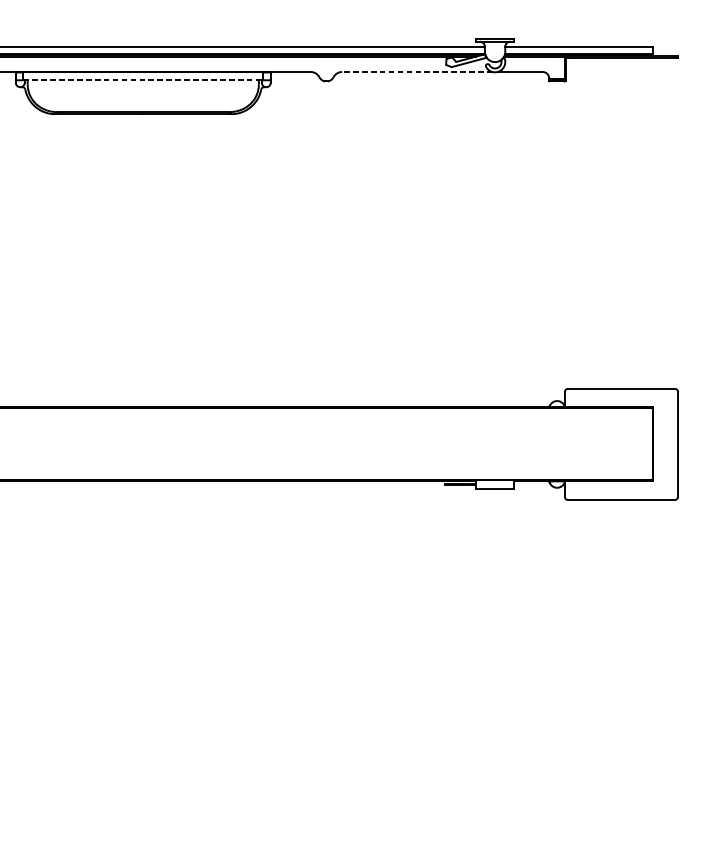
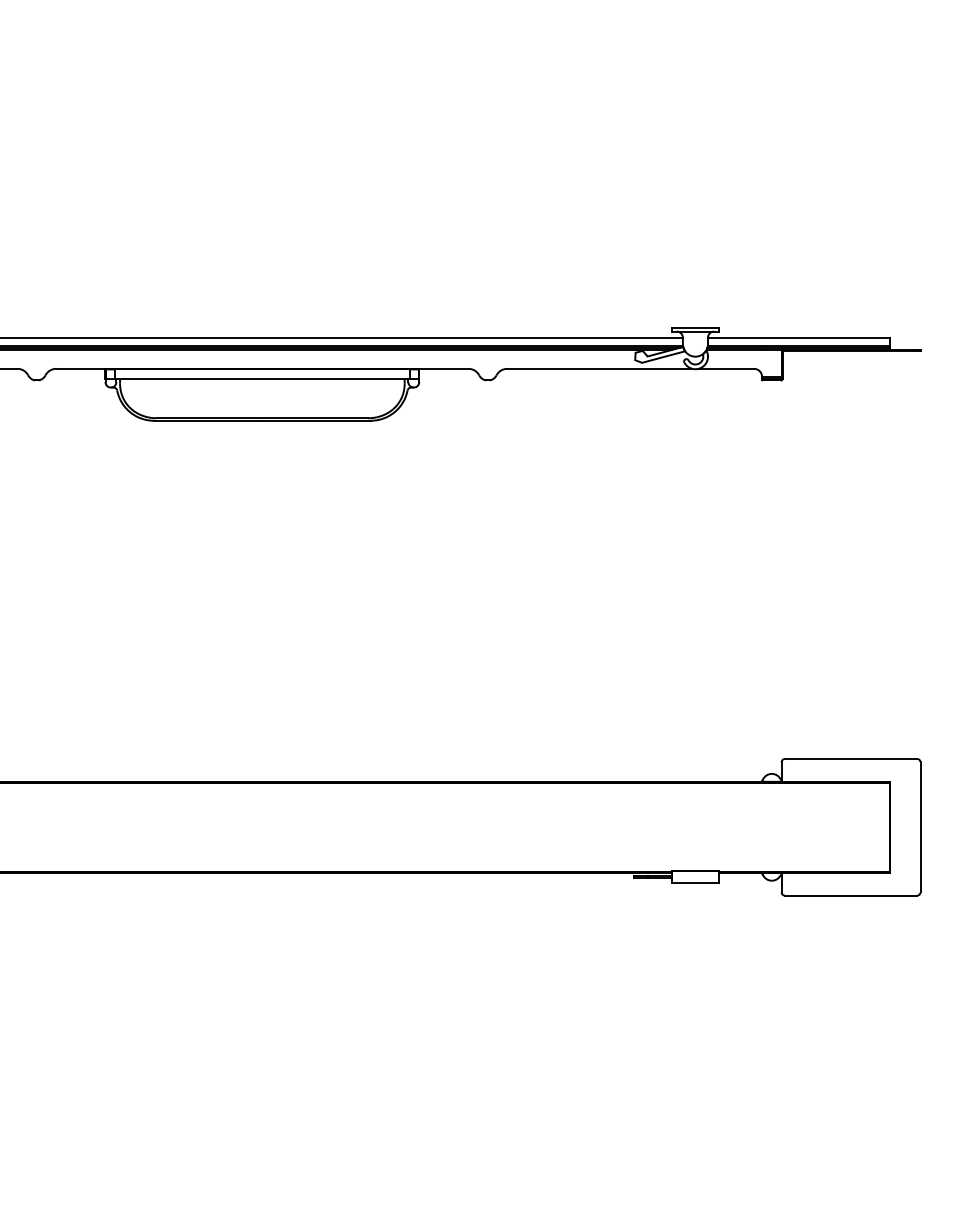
line: (417, 71) -> (599, 368), dashed -> solid
line: (143, 80) -> (262, 379), dashed -> solid

